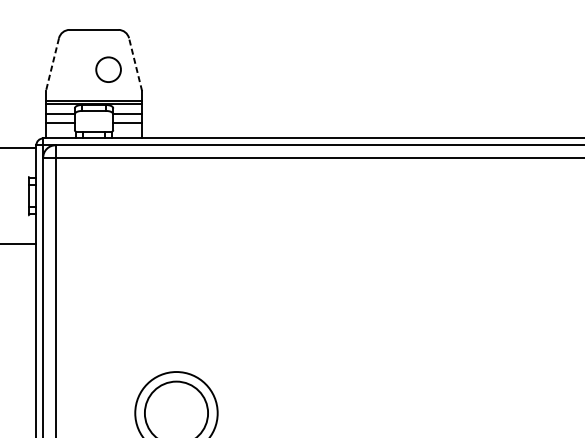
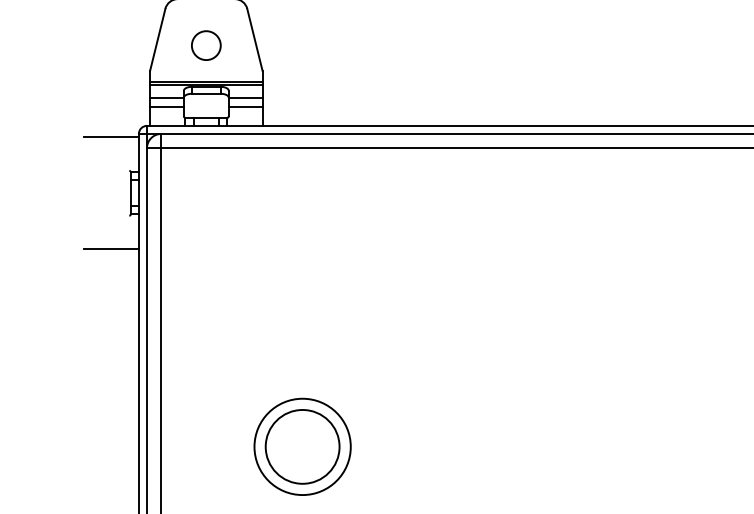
line: (52, 64) -> (157, 39), dashed -> solid
line: (135, 64) -> (254, 39), dashed -> solid
circle: (108, 69) -> (206, 45), moved

